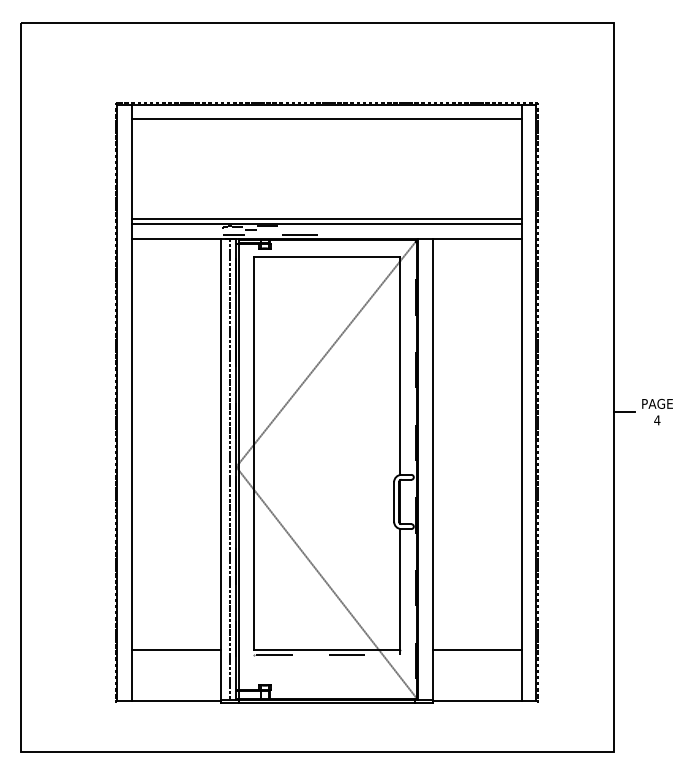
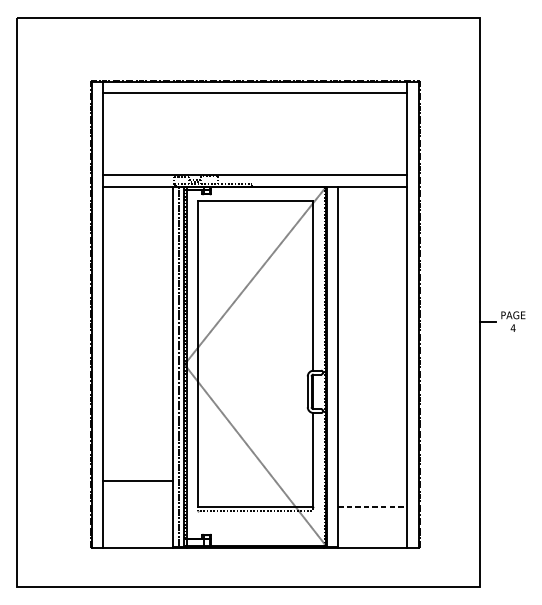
line: (326, 219) -> (254, 171), removed
line: (176, 649) -> (137, 480), moved
line: (477, 649) -> (372, 506), solid -> dashed

